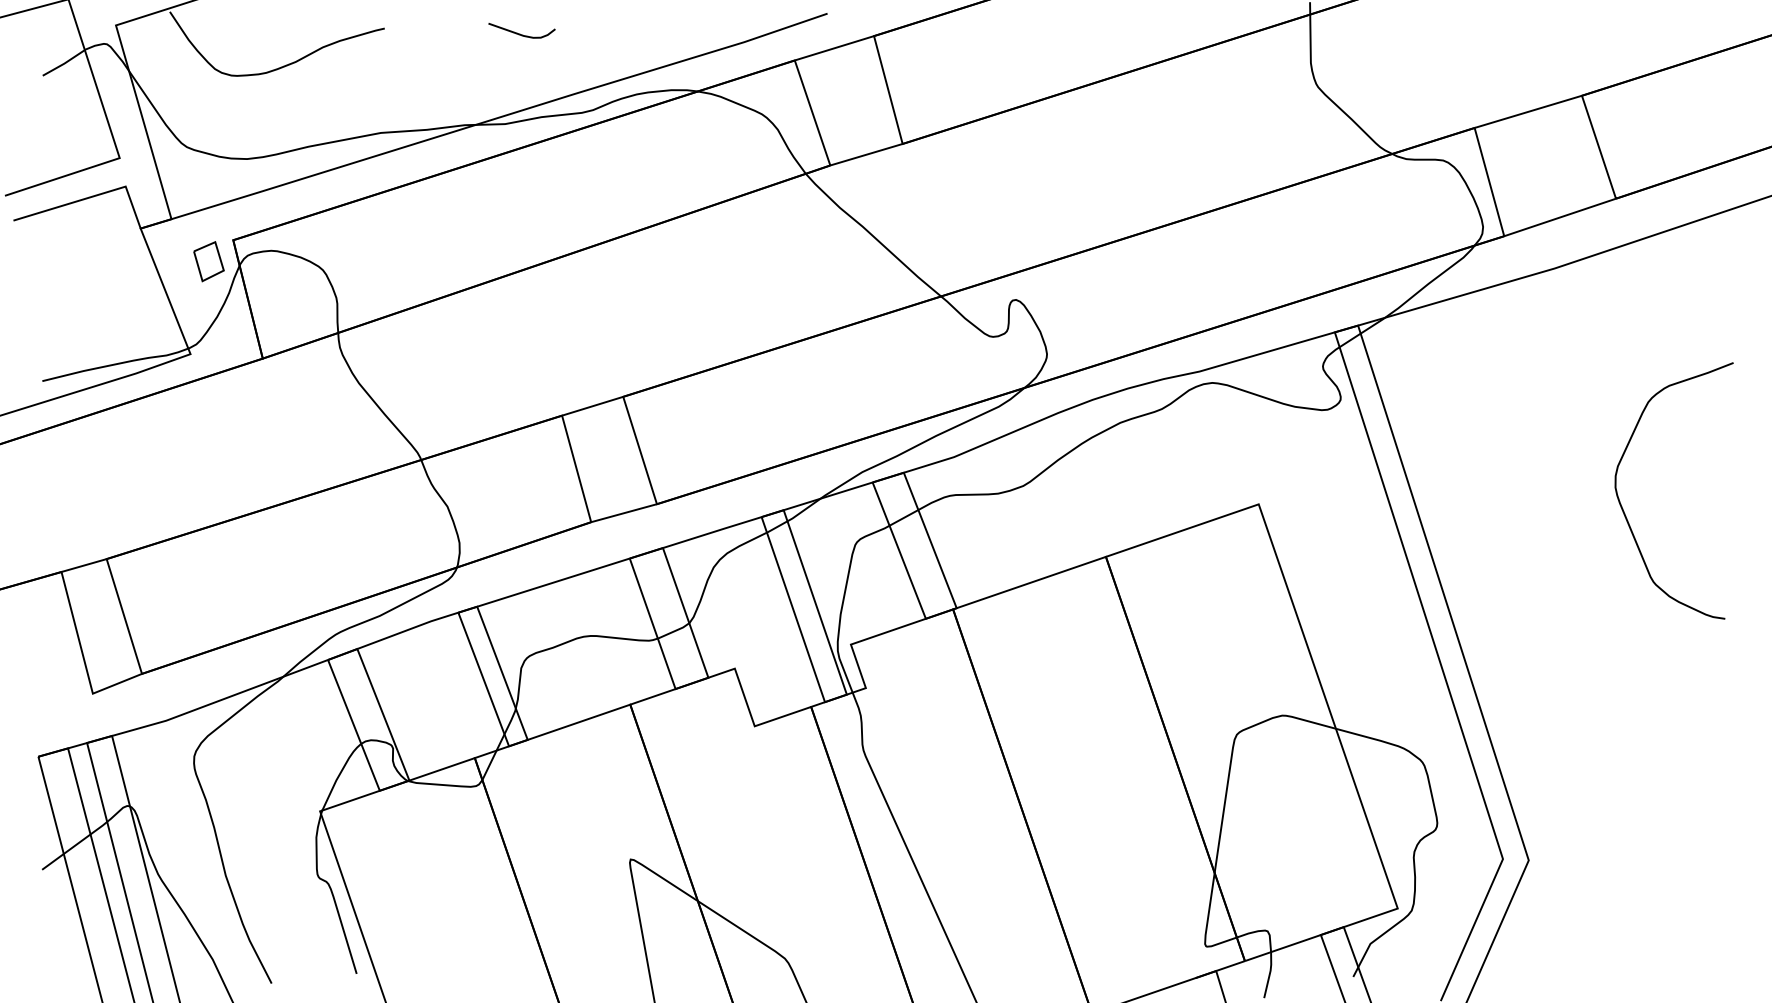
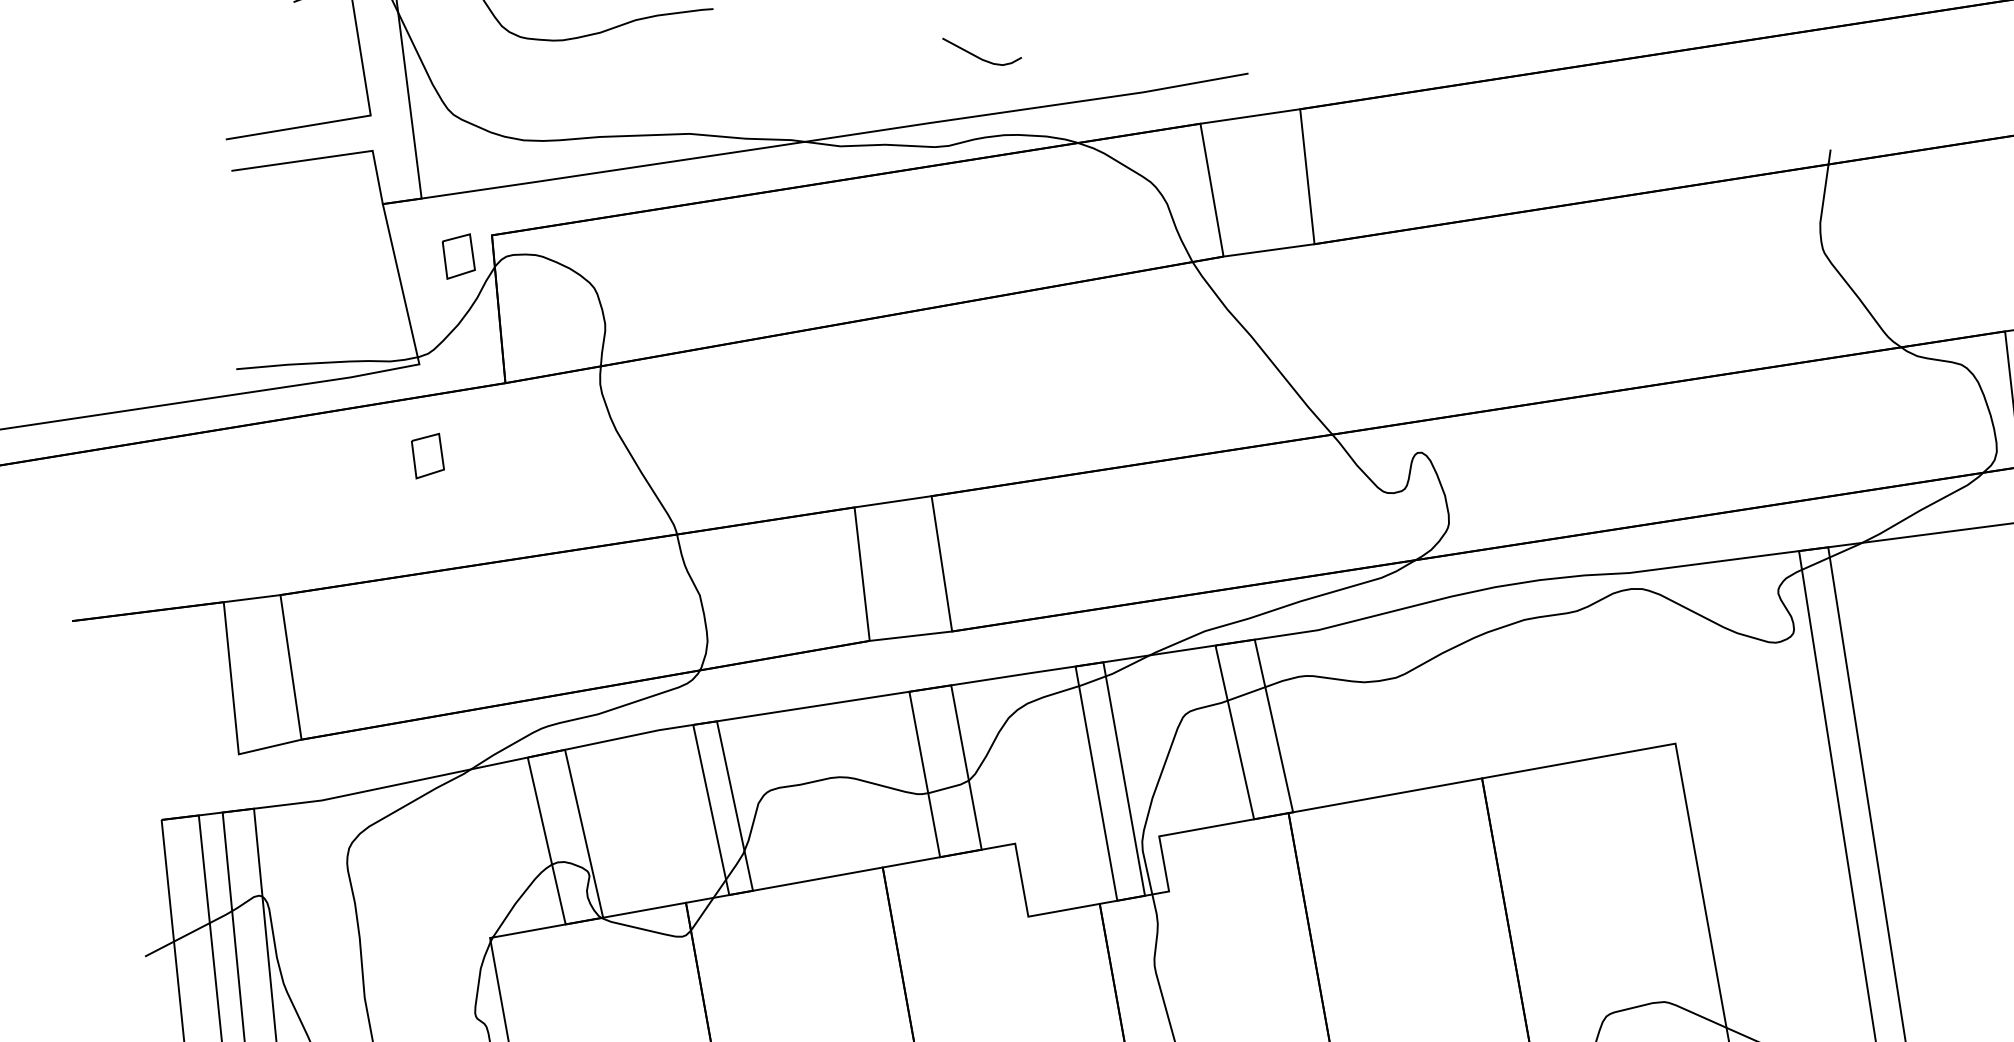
curve: (520, 33) -> (979, 56), moved
part: (208, 427) -> (427, 455), added

